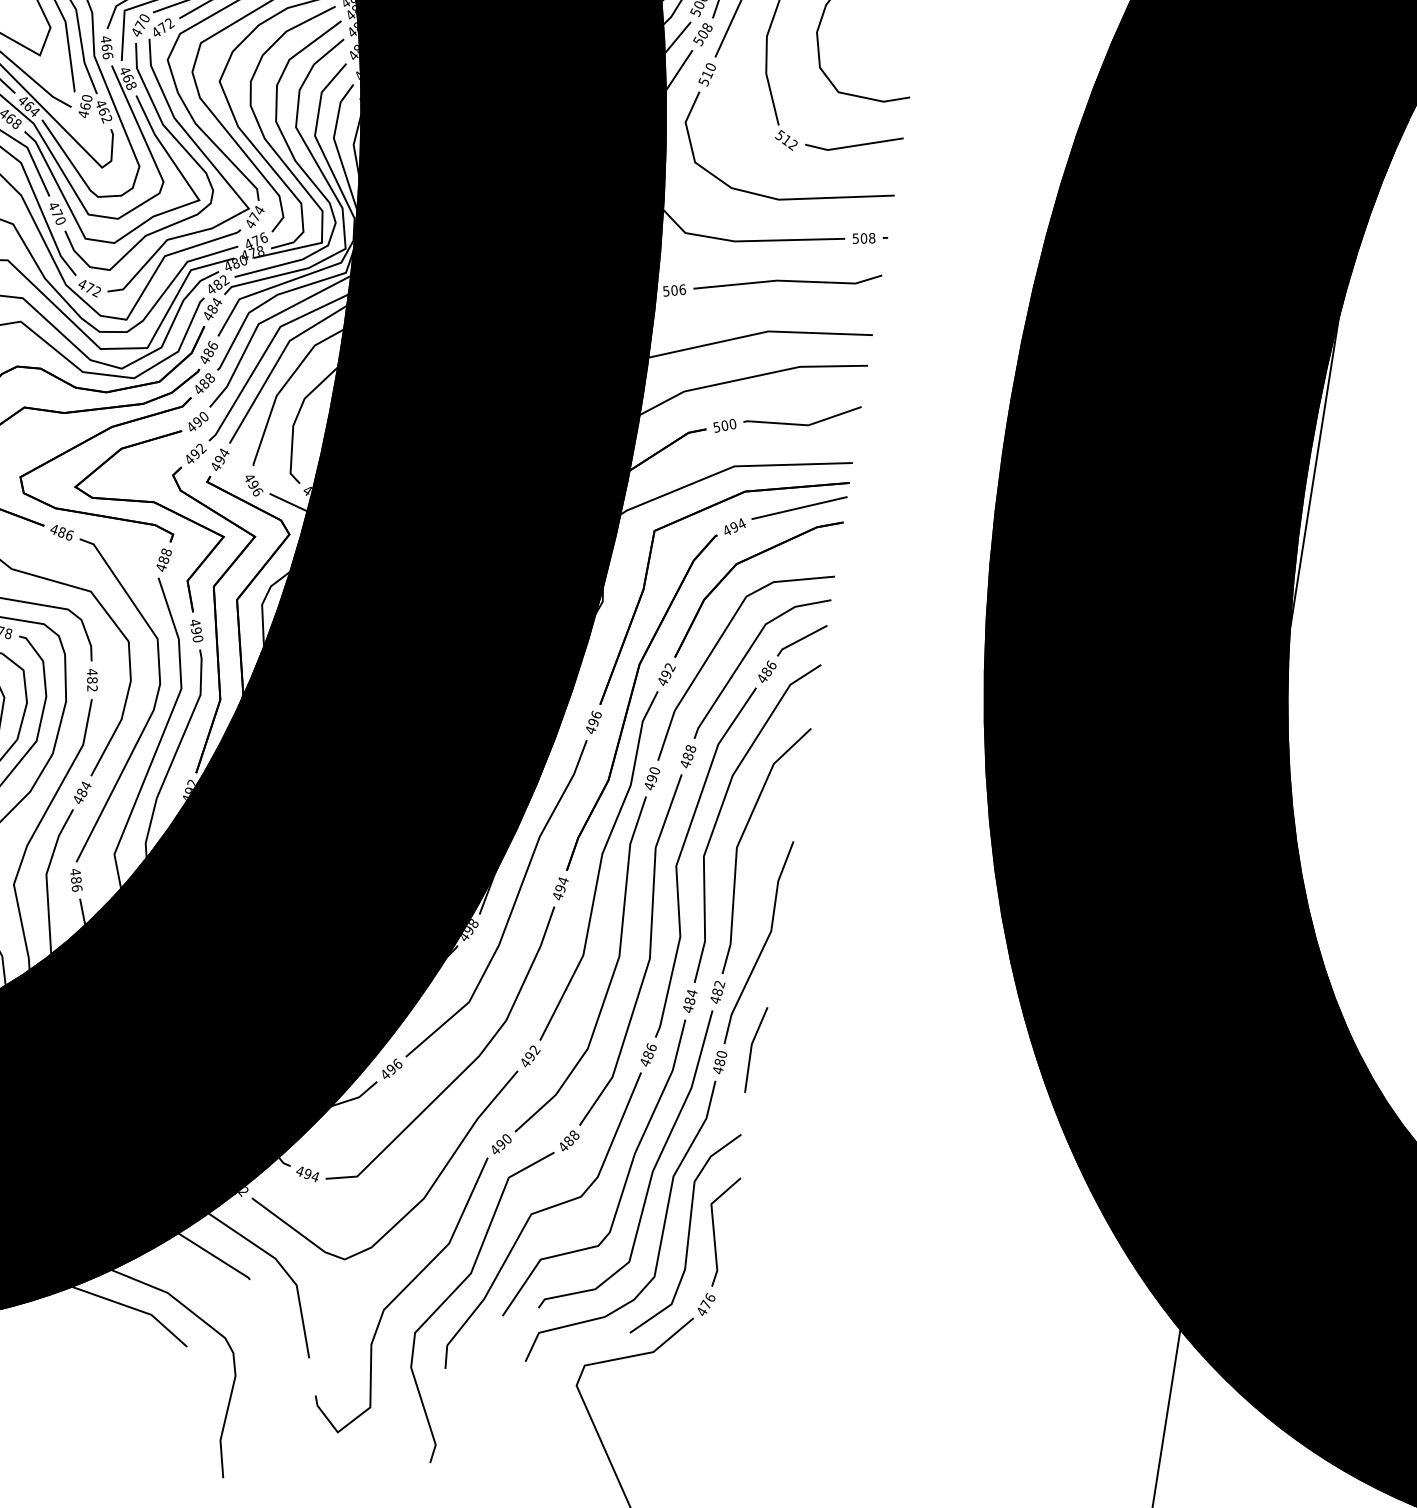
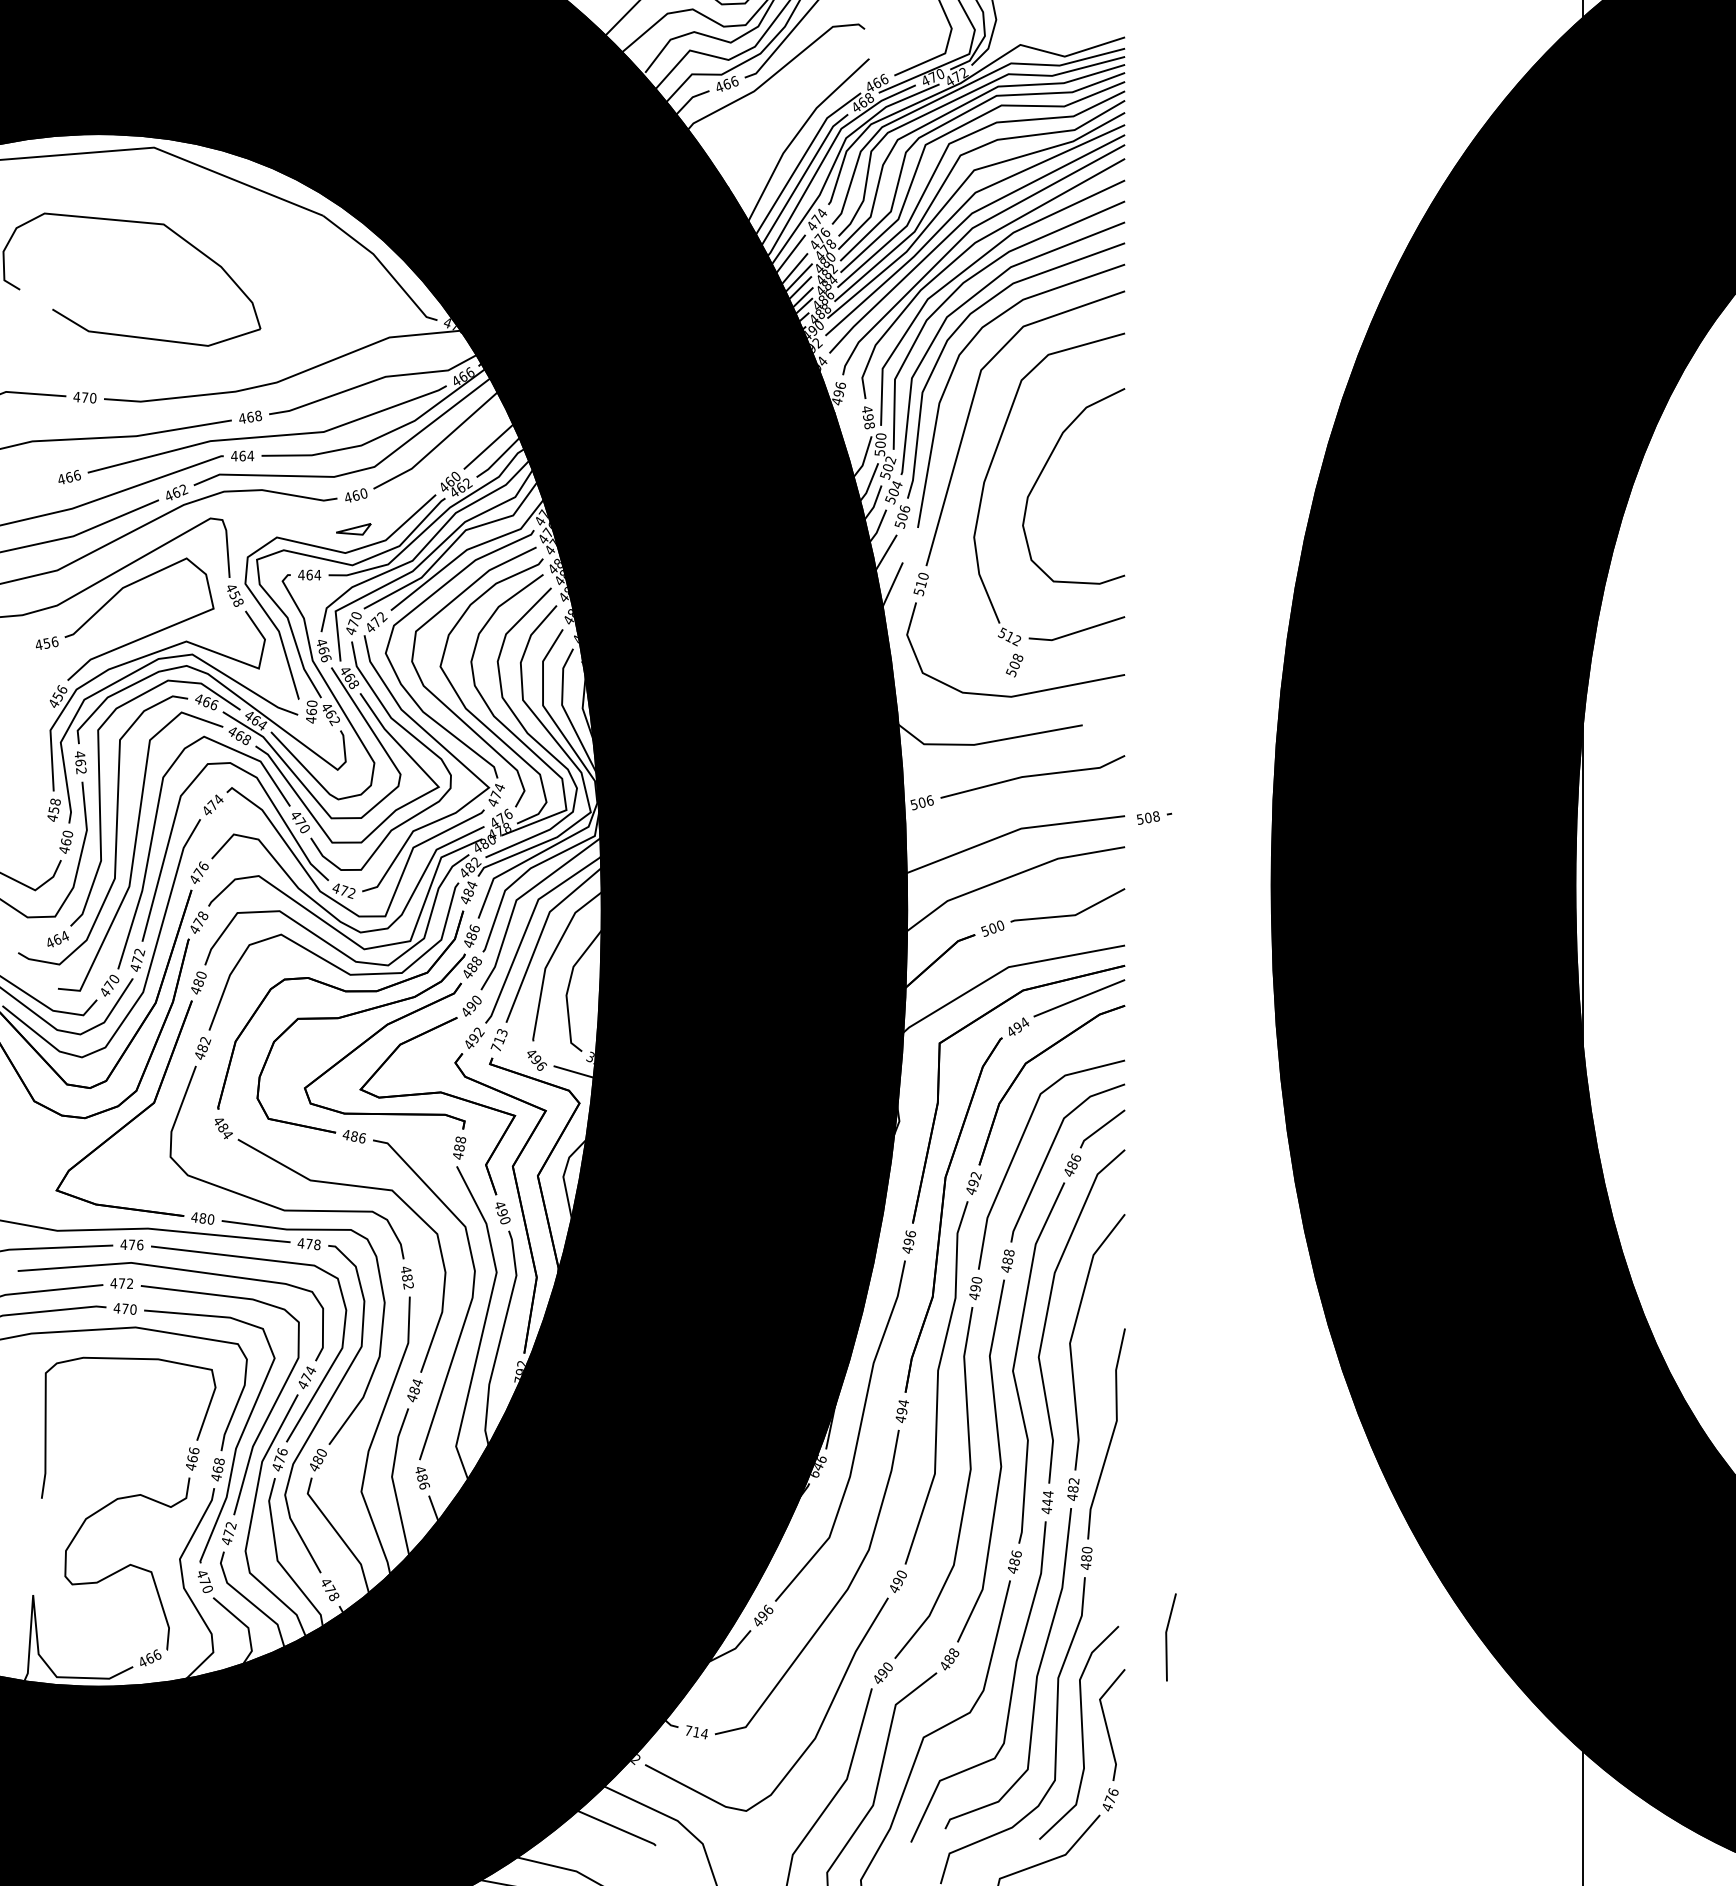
text: (702, 34) -> (1014, 665), moved
part: (870, 238) -> (1154, 817), moved
text: (219, 459) -> (498, 1040), 494 -> 713
text: (307, 490) -> (590, 1057), 498 -> 321
text: (184, 797) -> (516, 1379), 492 -> 792
text: (469, 930) -> (818, 1466), 498 -> 646
text: (690, 1001) -> (1047, 1502), 484 -> 444
text: (534, 1049) -> (901, 1574), 492 -> 490
line: (752, 1049) -> (1167, 1637), moved
text: (302, 1172) -> (691, 1731), 494 -> 714

